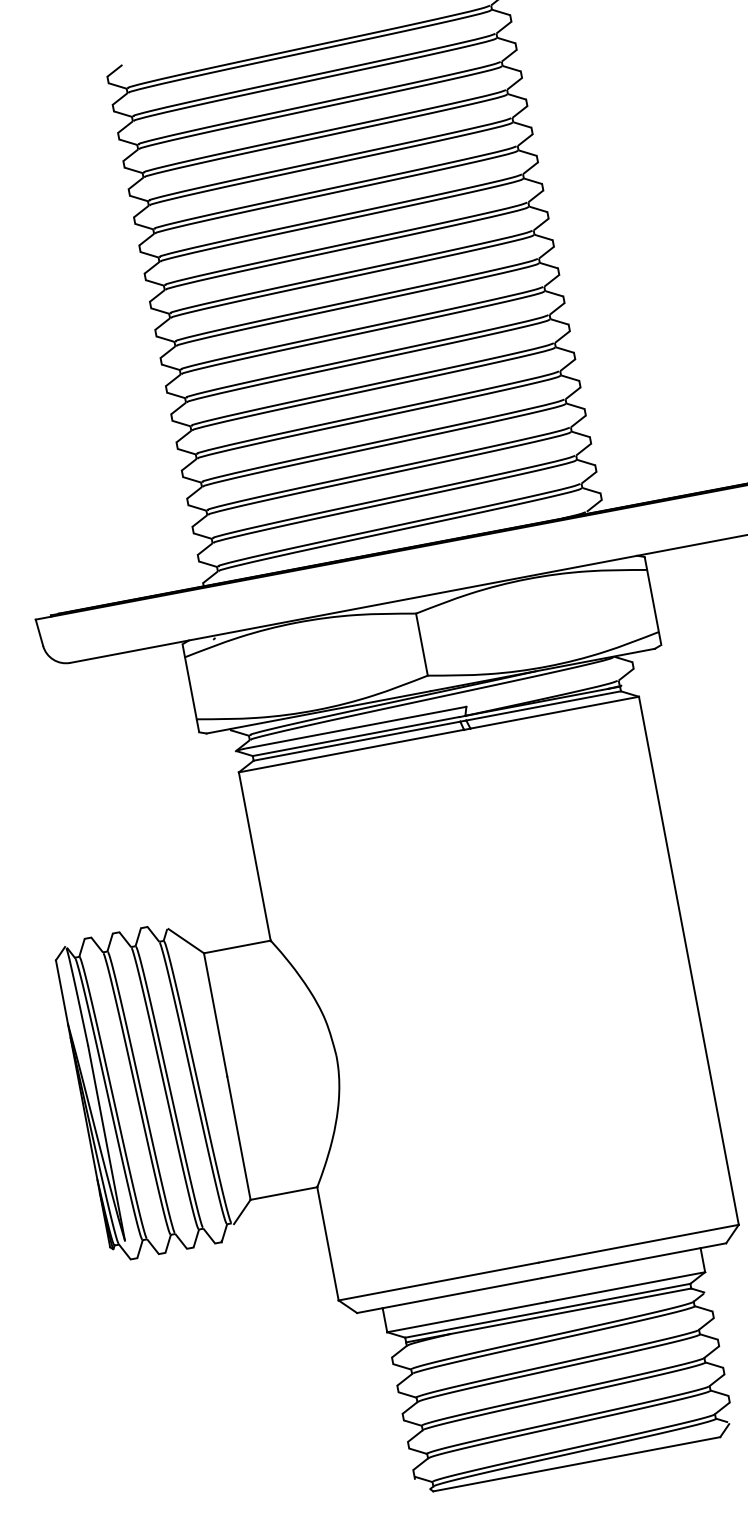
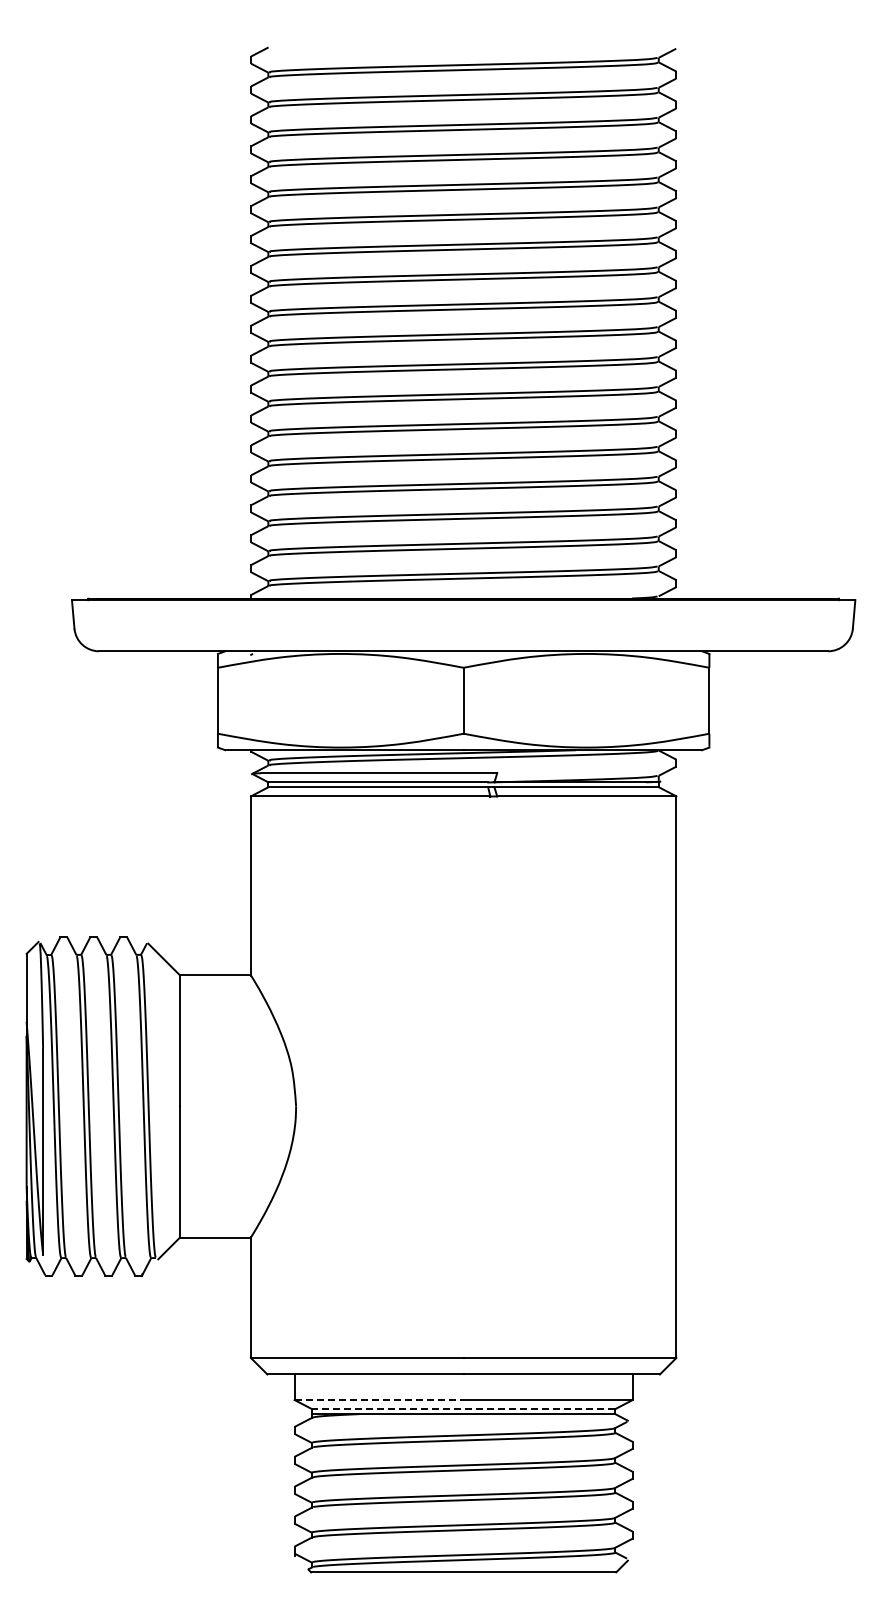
line: (547, 1311) -> (463, 1409), solid -> dashed
line: (467, 1317) -> (379, 1400), solid -> dashed

